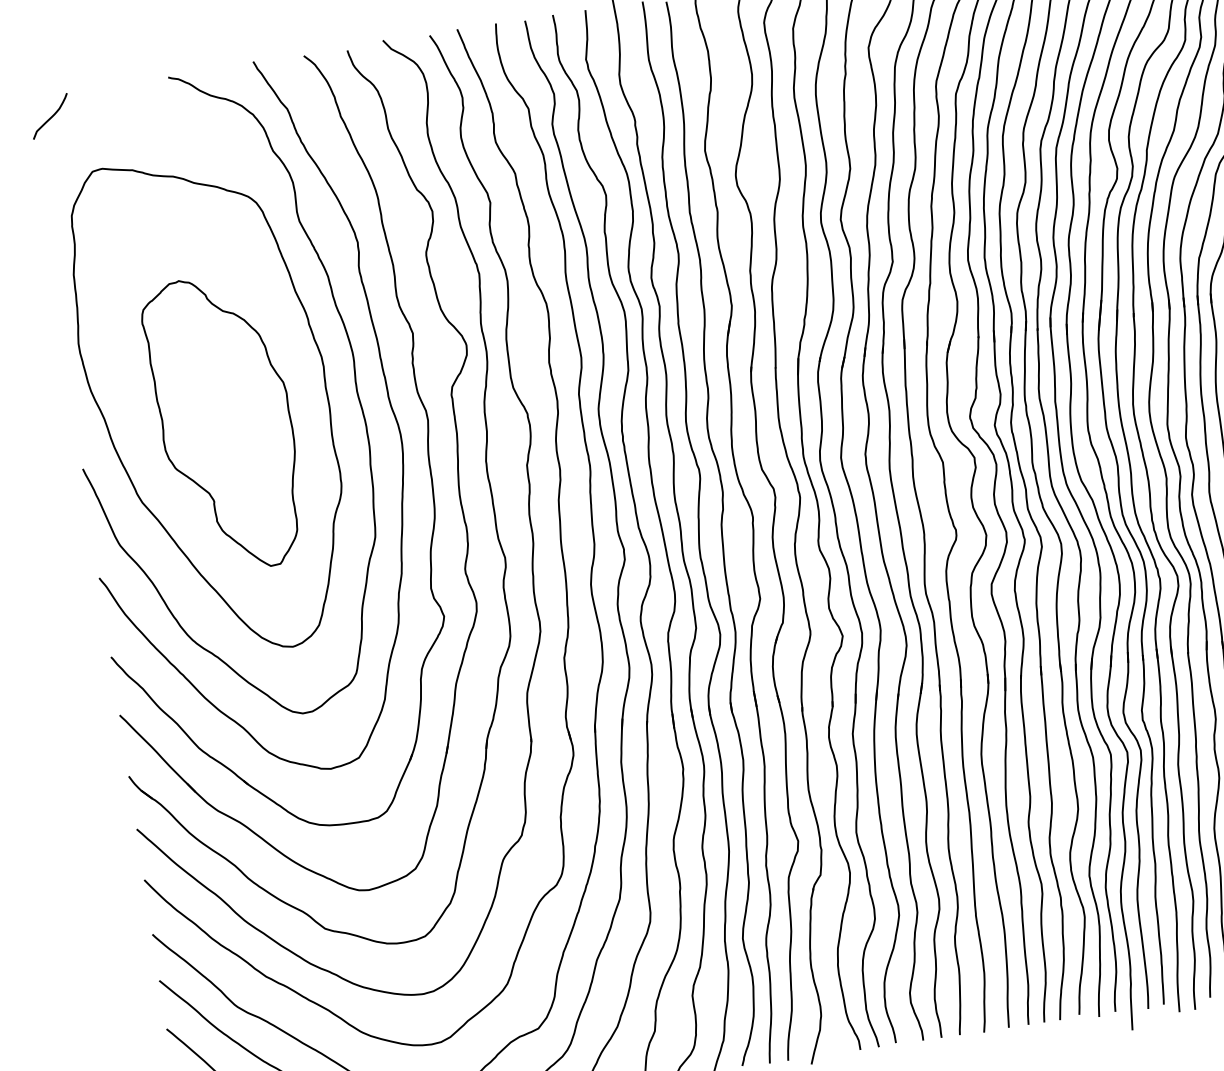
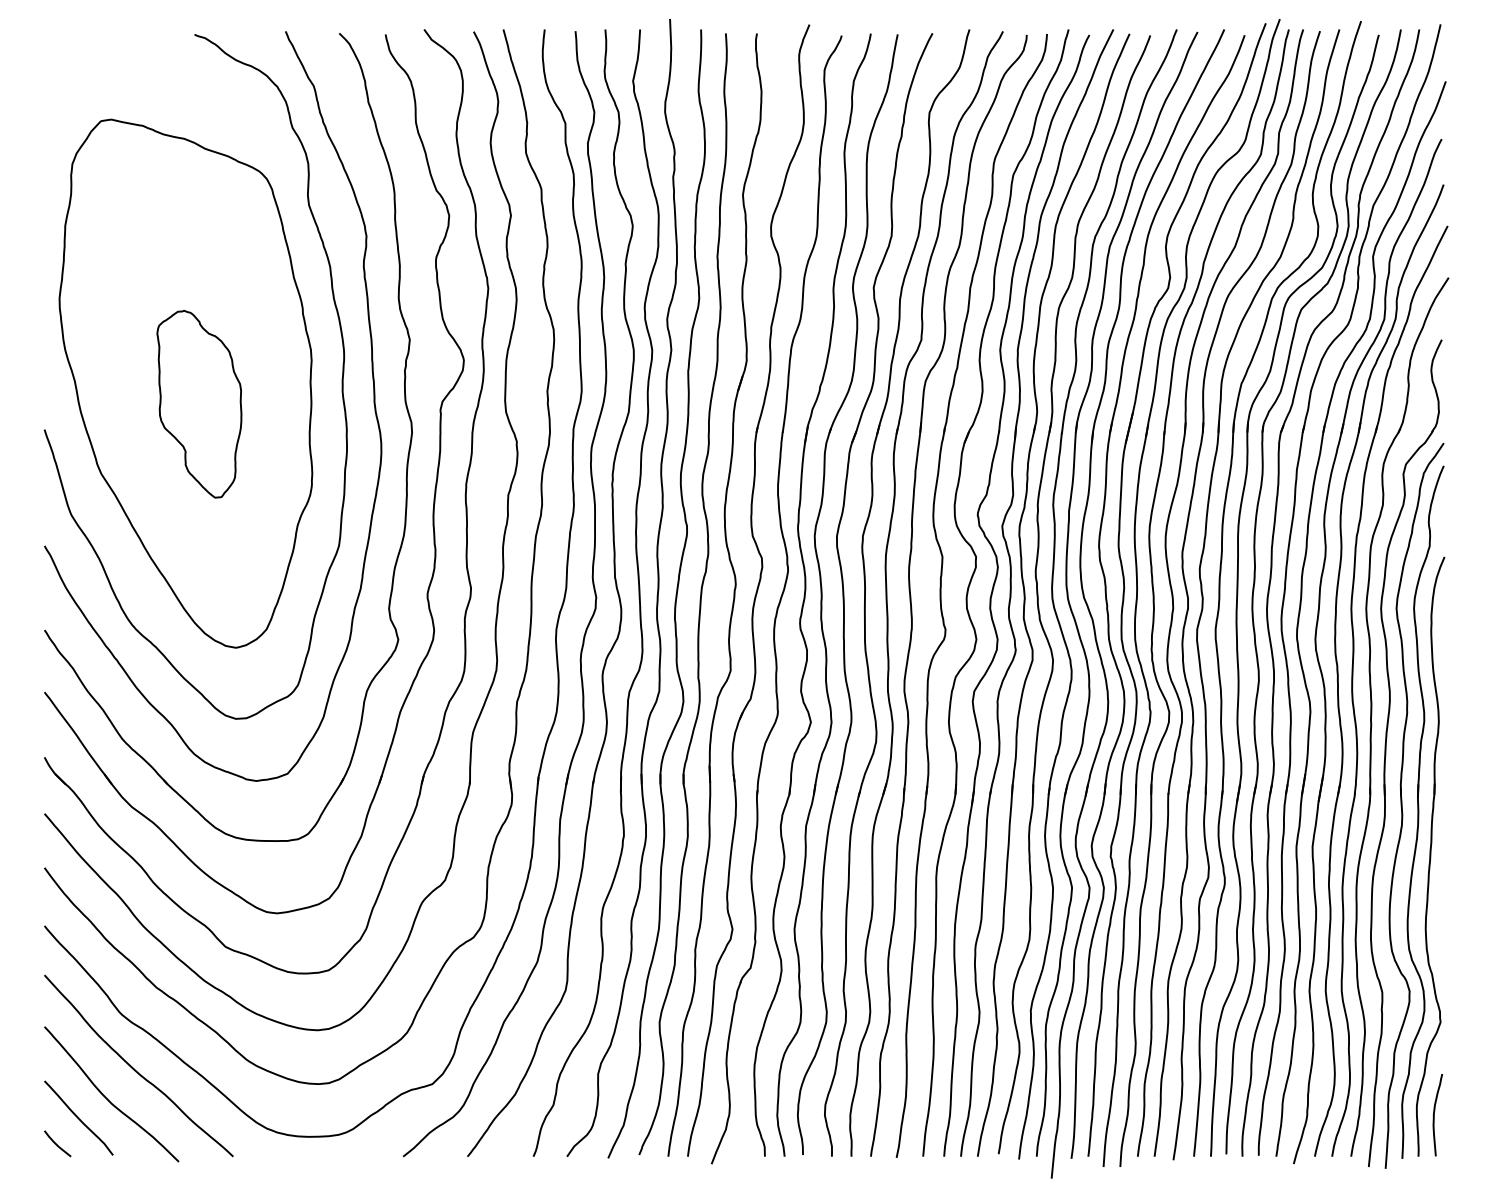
curve: (50, 116) -> (65, 57), removed
part: (224, 422) -> (199, 403), size x0.6

